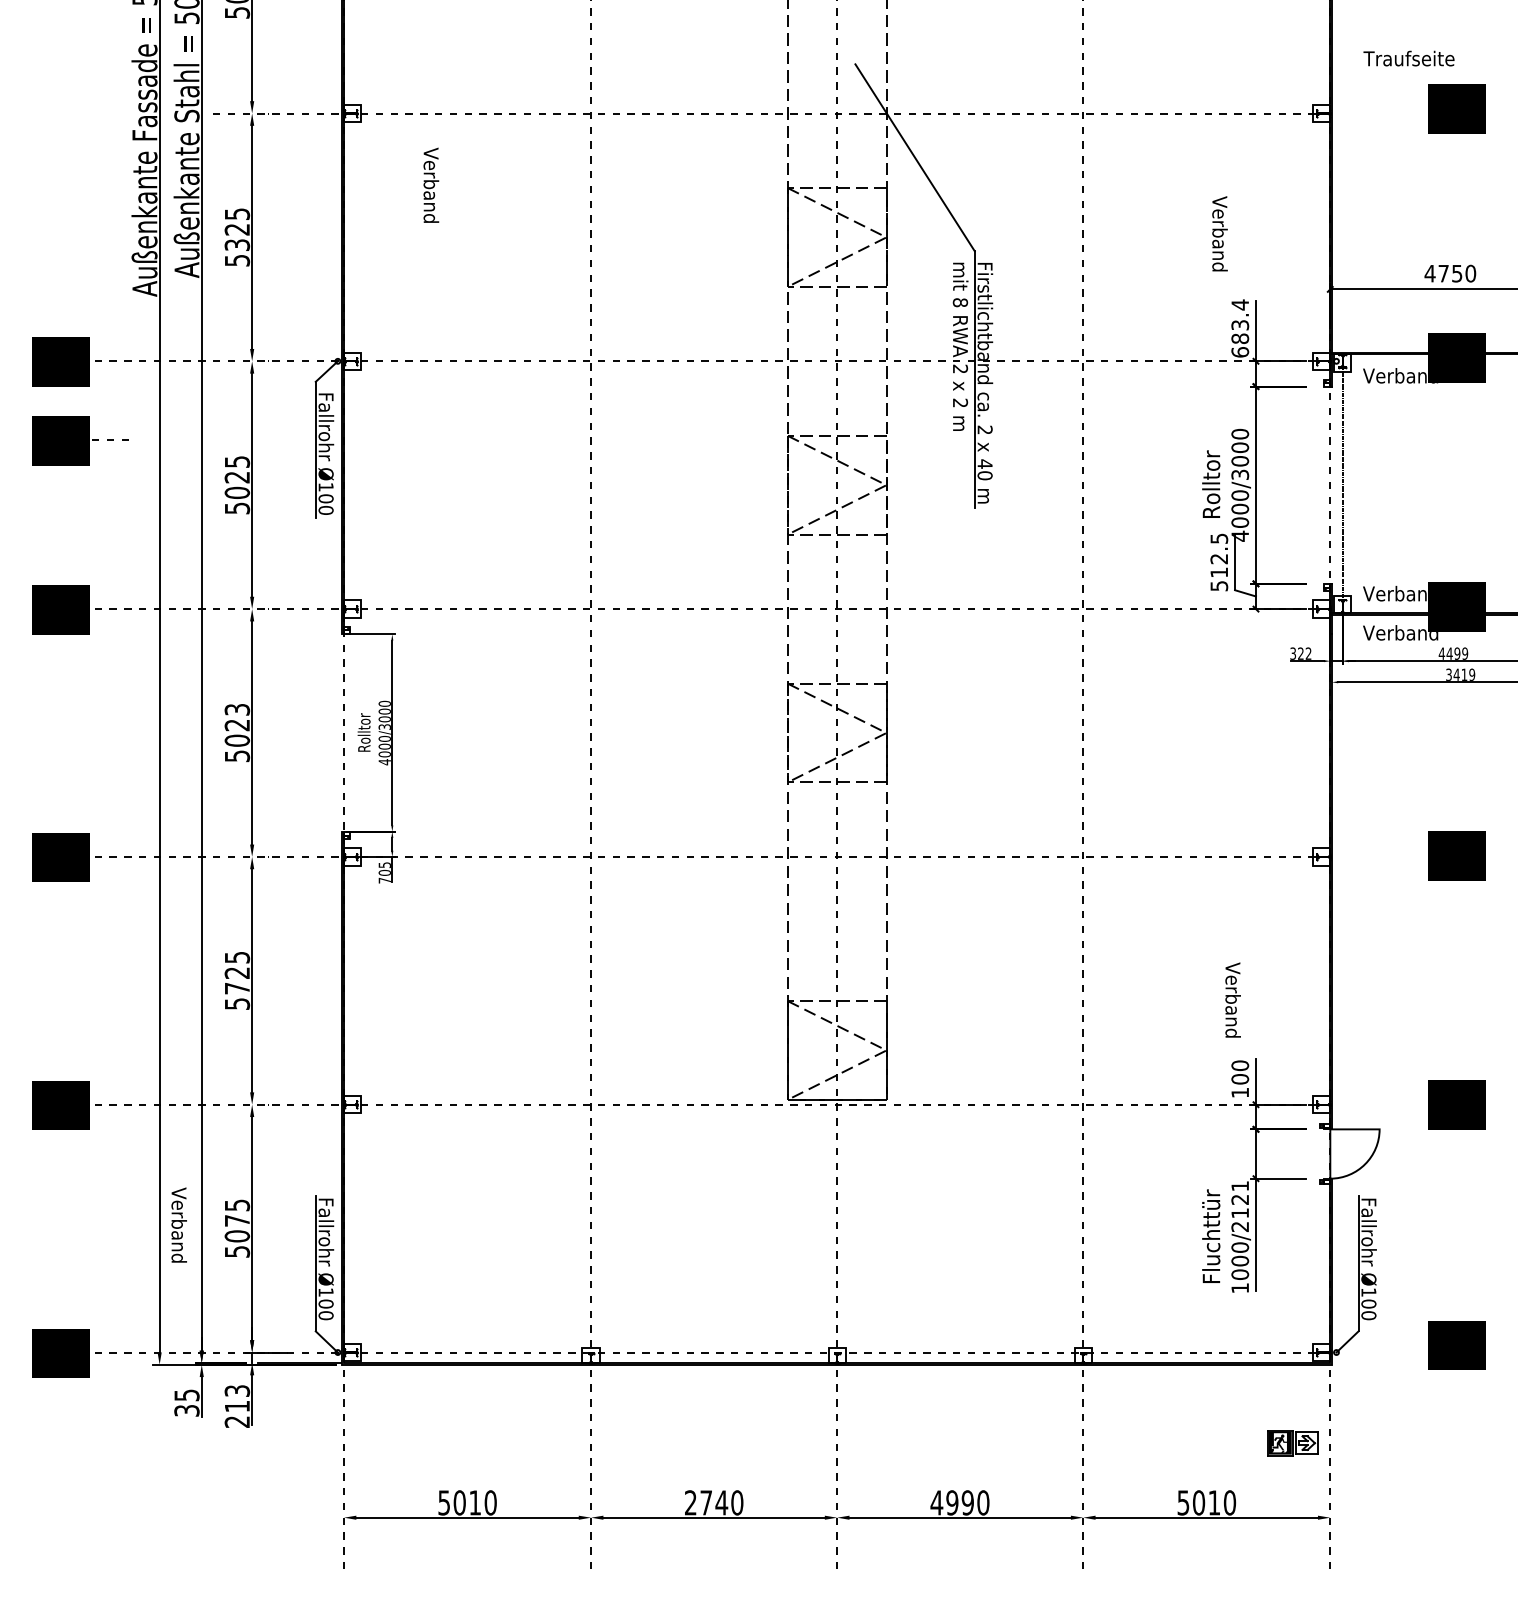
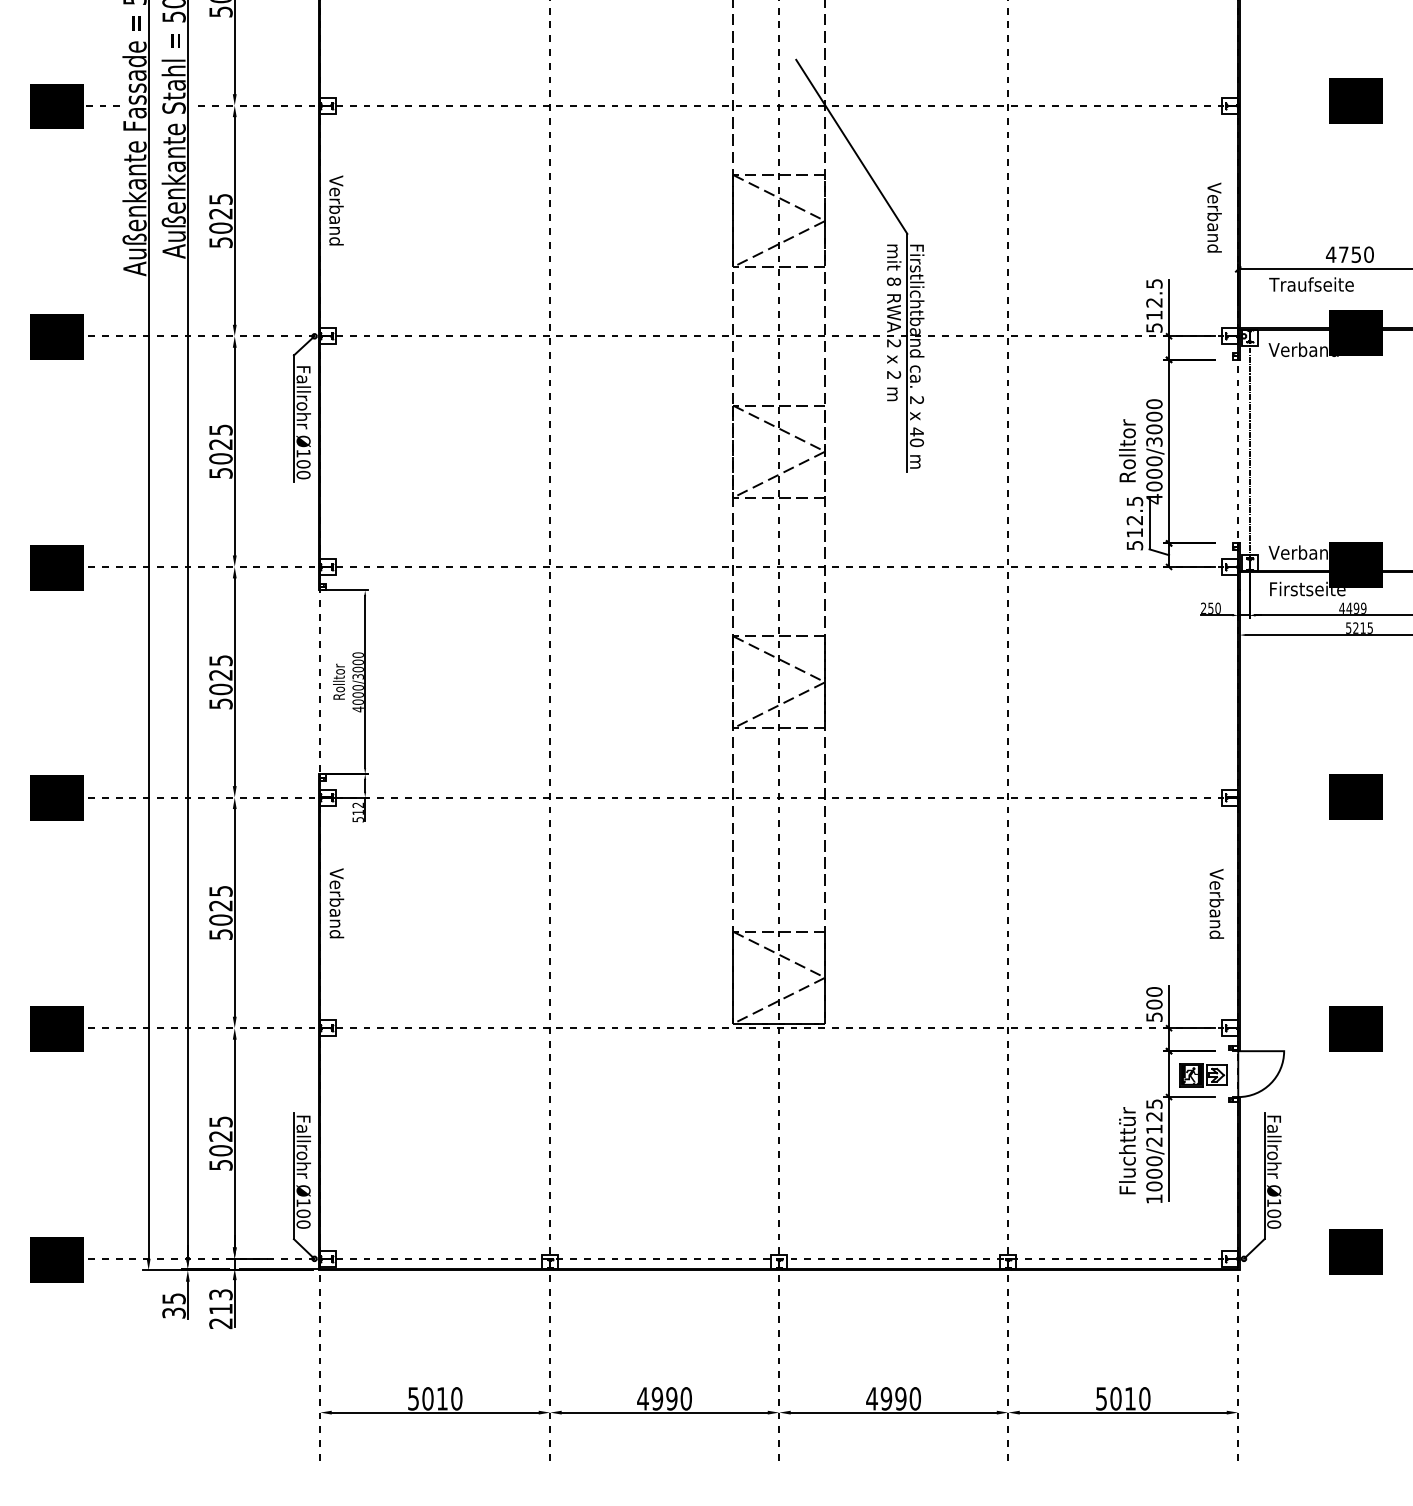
text: (1409, 58) -> (1311, 284), moved
text: (431, 185) -> (336, 210), moved
text: (1219, 233) -> (1214, 217), moved
text: (236, 244) -> (220, 227), 5325 -> 5025
text: (1240, 328) -> (1154, 305), 683.4 -> 512.5
part: (79, 441) -> (74, 106), moved
text: (1403, 632) -> (1306, 588), Verband -> Firstseite
text: (1300, 652) -> (1210, 607), 322 -> 250
text: (1460, 674) -> (1359, 627), 3419 -> 5215
text: (236, 709) -> (220, 660), 5023 -> 5025
text: (384, 872) -> (357, 812), 705 -> 512
text: (236, 987) -> (220, 919), 5725 -> 5025
text: (1232, 999) -> (1216, 903), moved
text: (1240, 1092) -> (1154, 1016), 100 -> 500
text: (1240, 1185) -> (1154, 1103), 1000/2121 -> 1000/2125
text: (236, 1221) -> (220, 1136), 5075 -> 5025
text: (178, 1225) -> (336, 903), moved
part: (1292, 1443) -> (1203, 1075), moved
text: (706, 1502) -> (657, 1398), 2740 -> 4990

